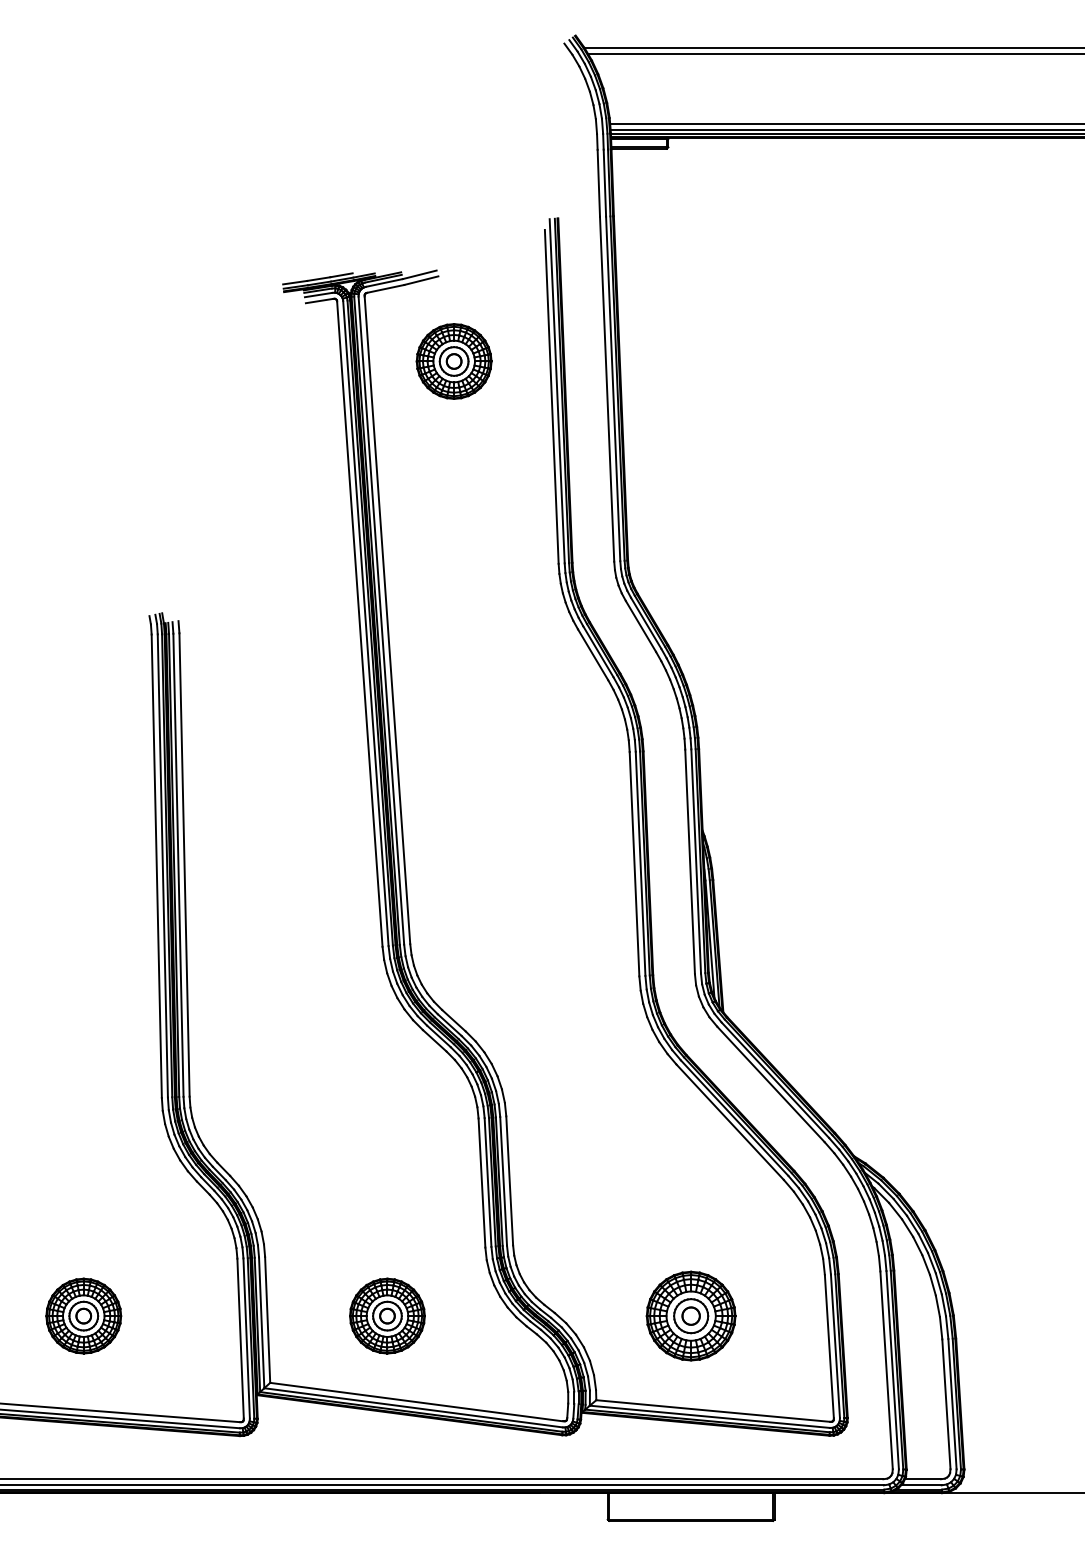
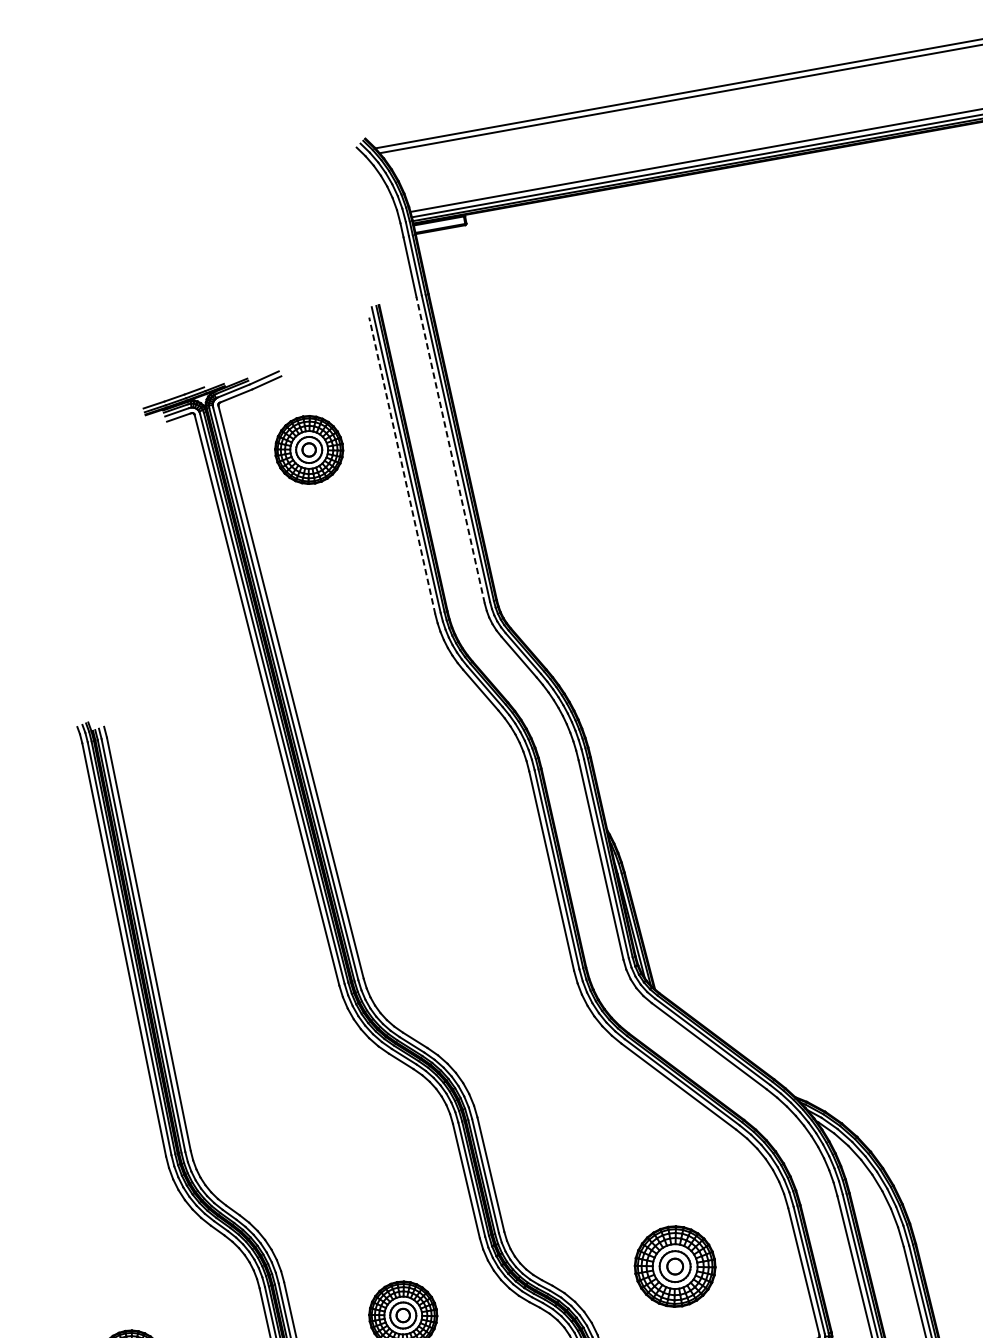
line: (607, 389) -> (450, 450), solid -> dashed
line: (551, 396) -> (401, 465), solid -> dashed

